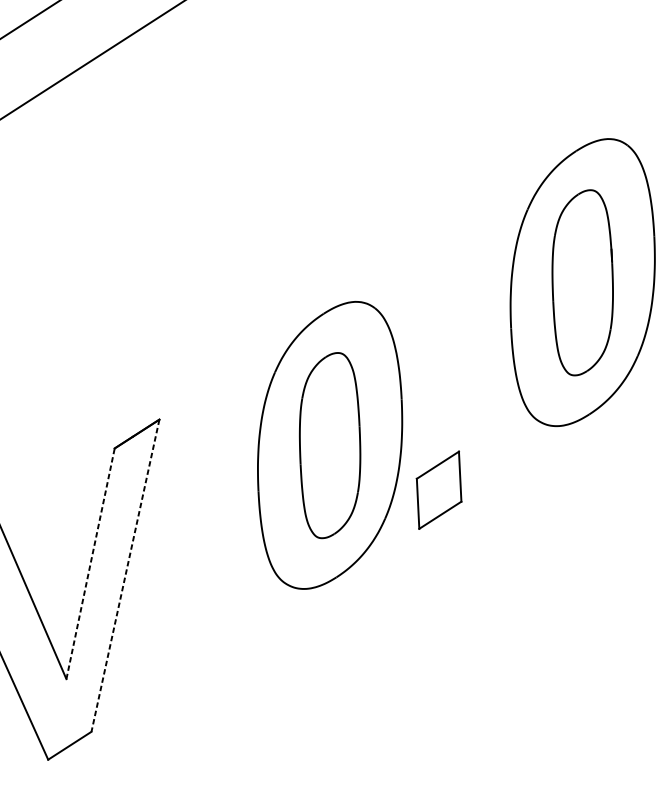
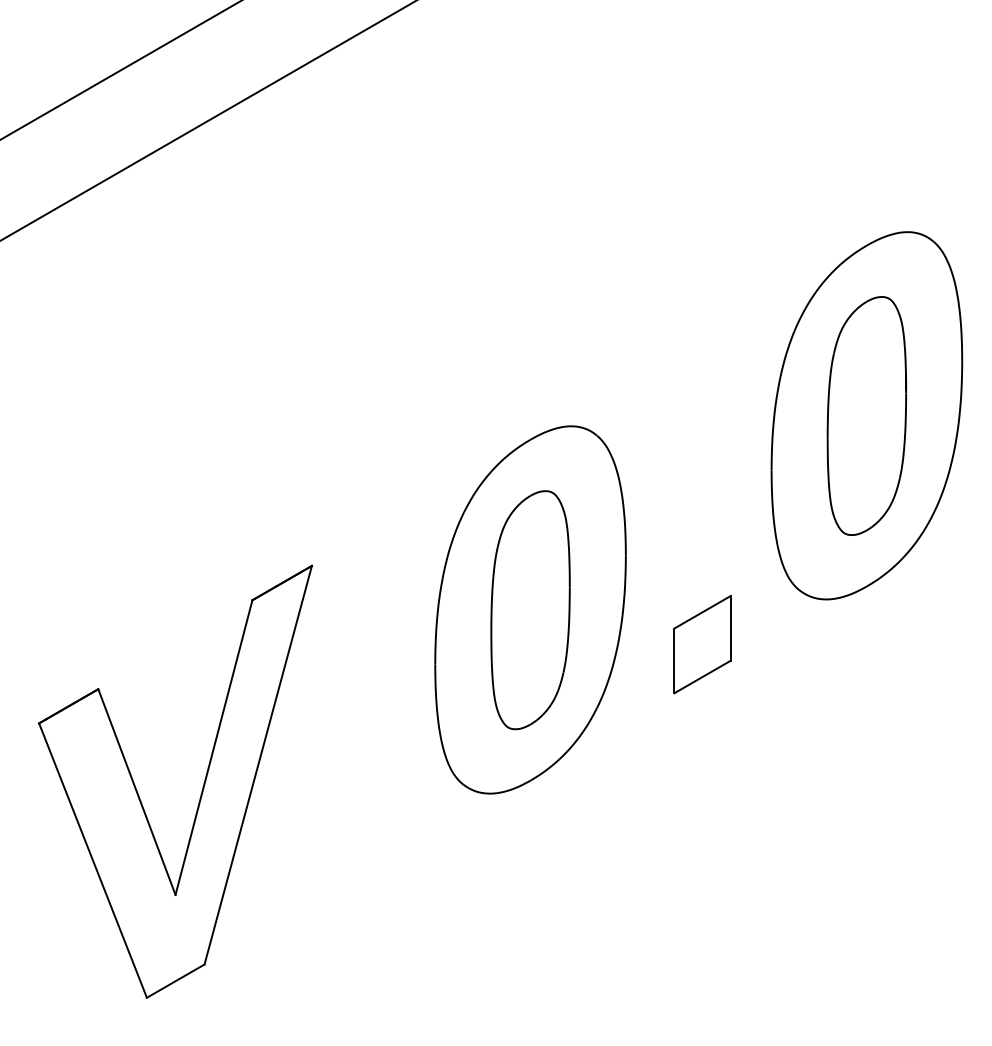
part: (439, 490) -> (702, 644), moved
line: (90, 563) -> (214, 747), dashed -> solid
line: (125, 575) -> (258, 765), dashed -> solid

